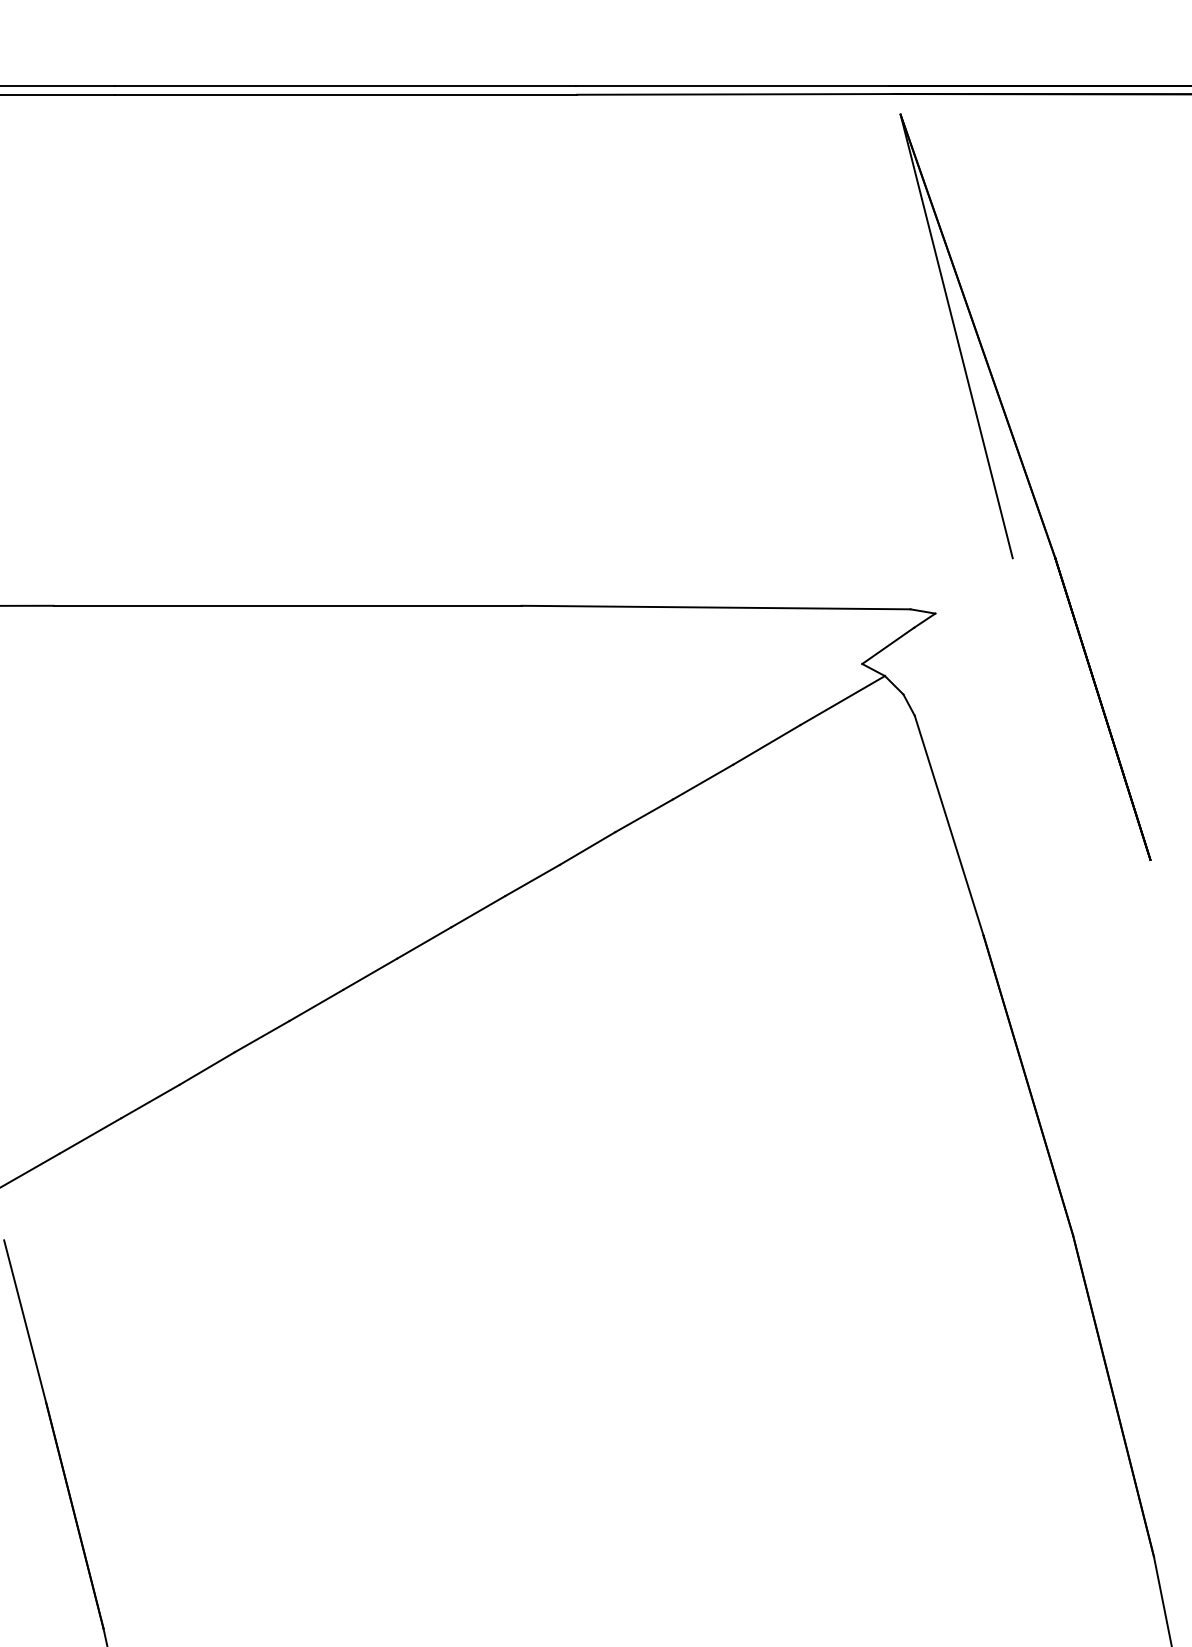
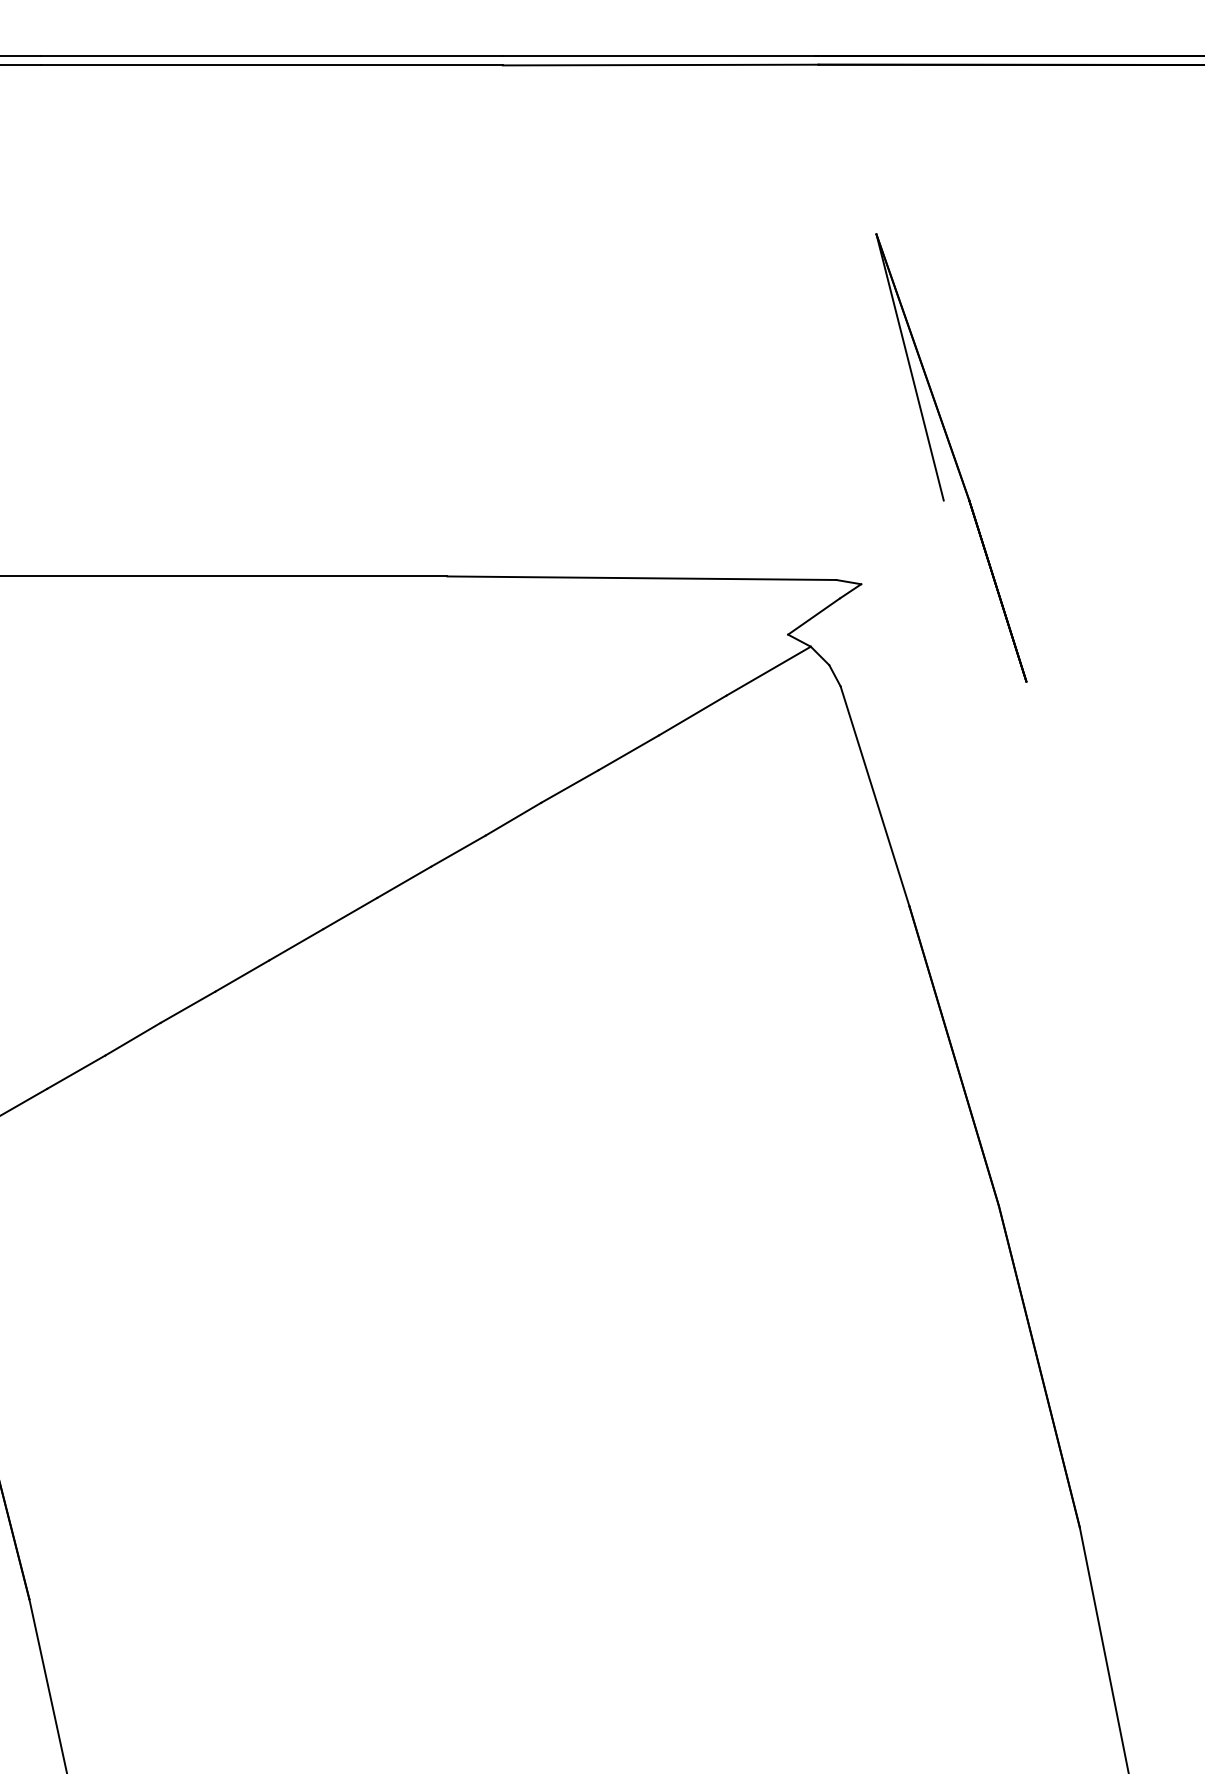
part: (1025, 486) -> (951, 457), size x0.6

